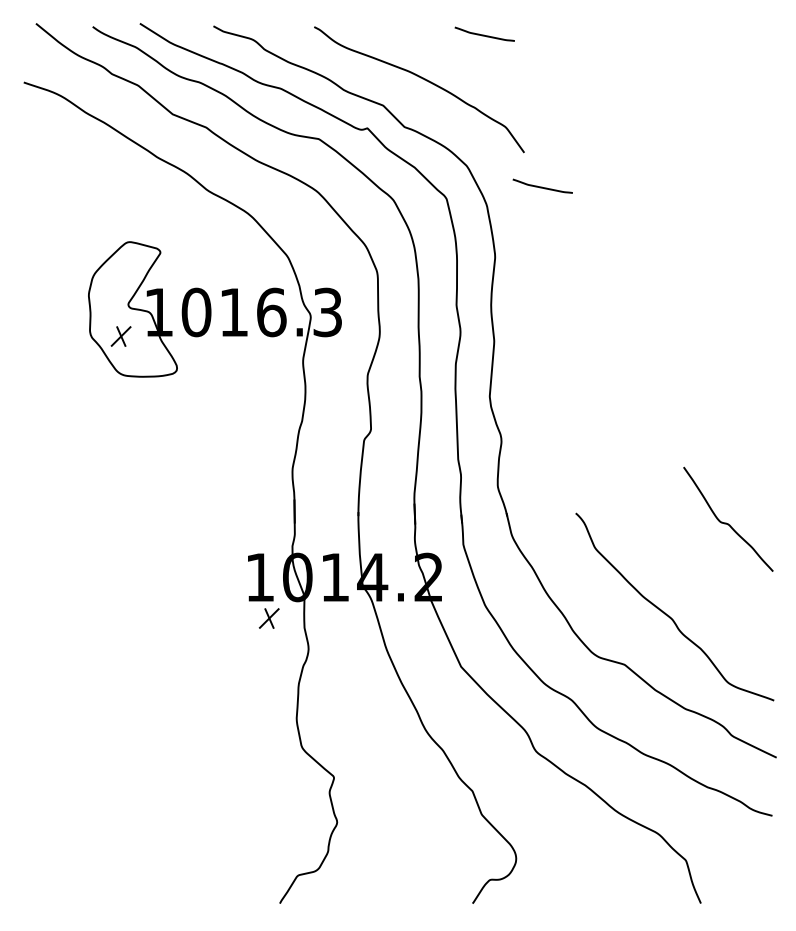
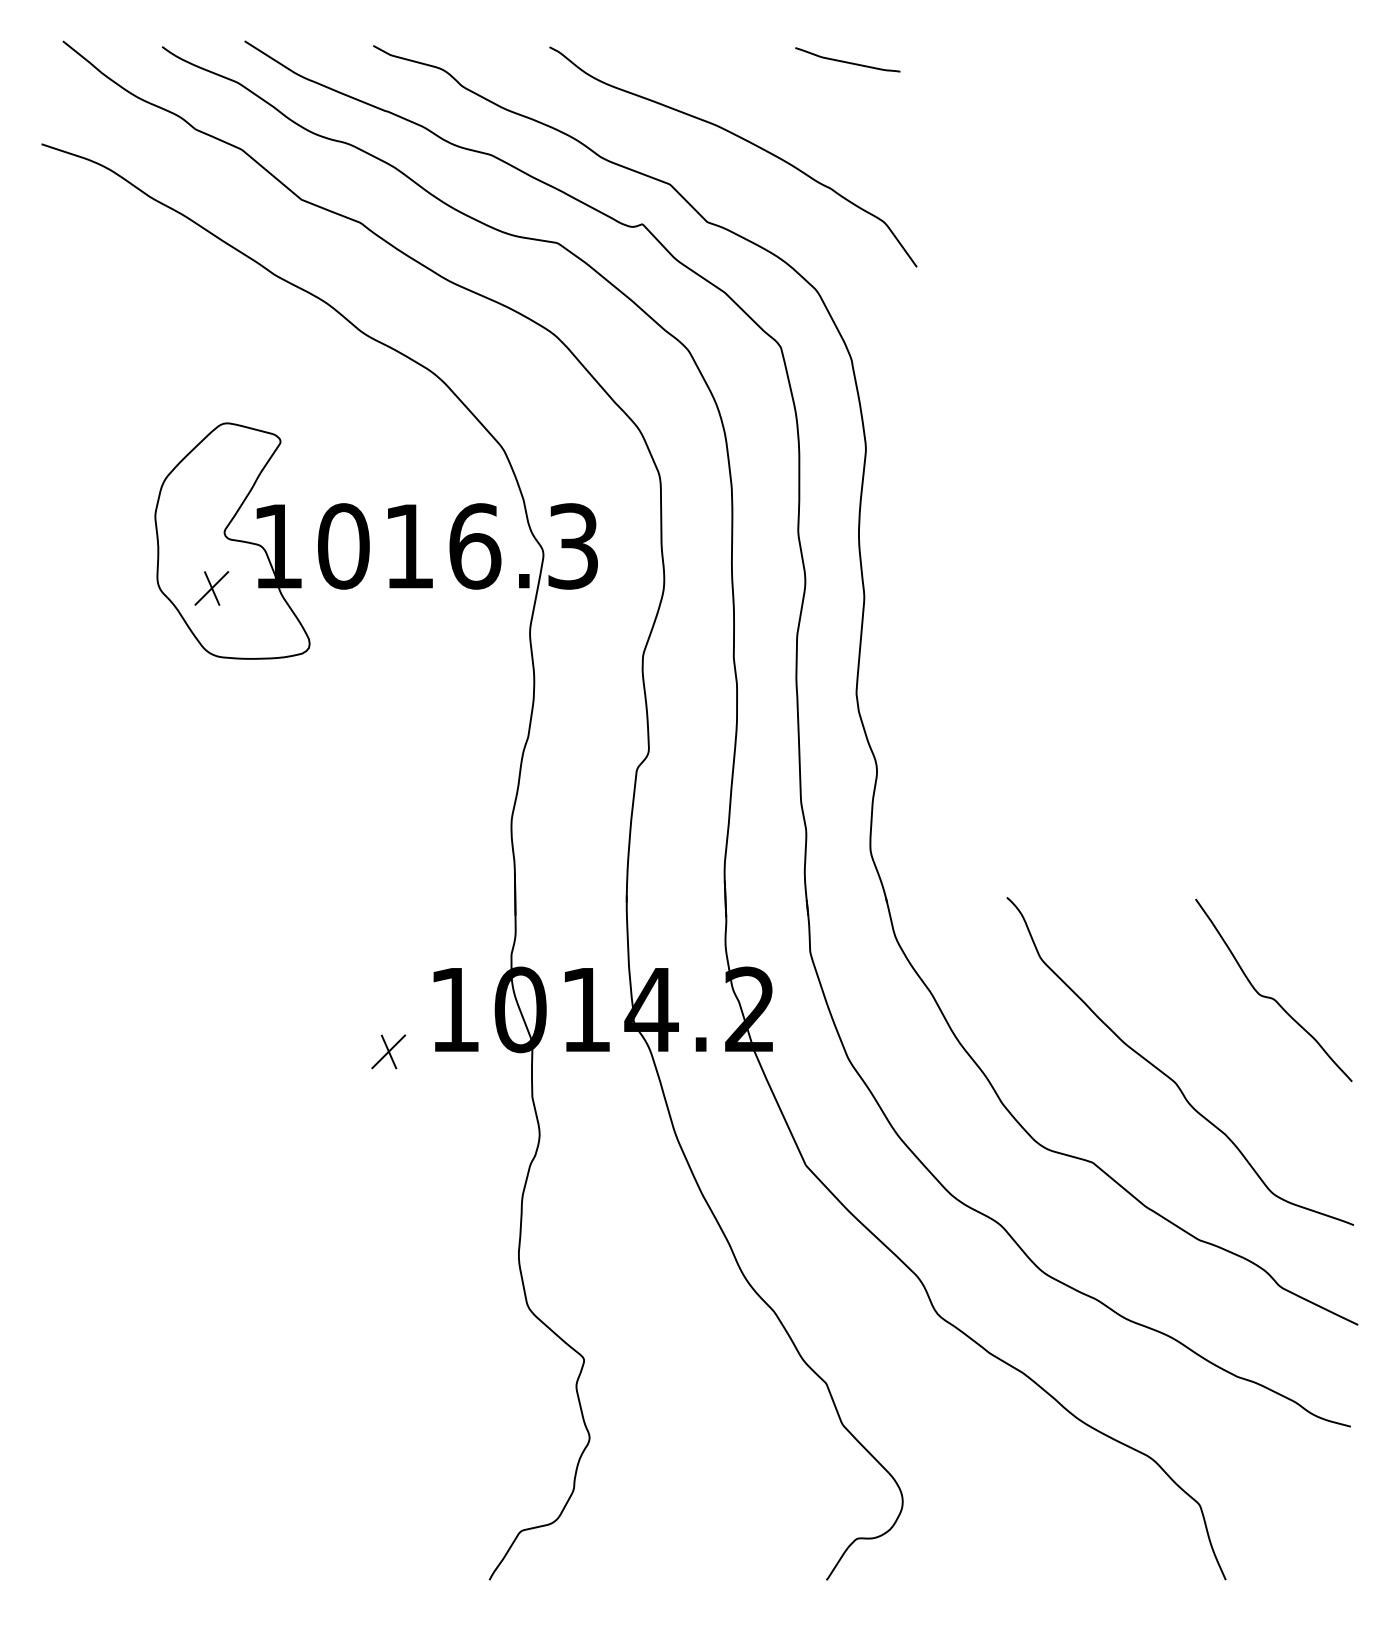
curve: (542, 186) -> (948, 326), removed
curve: (726, 522) -> (1270, 995), moved
part: (268, 618) -> (387, 1051), moved

